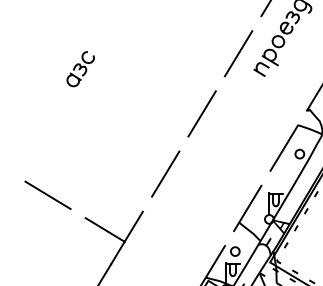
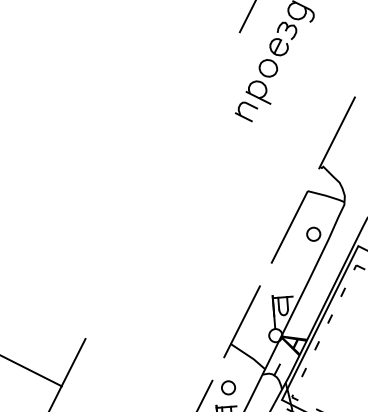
line: (238, 53) -> (210, 90), removed
line: (201, 113) -> (161, 185), removed
line: (165, 173) -> (114, 279), removed

